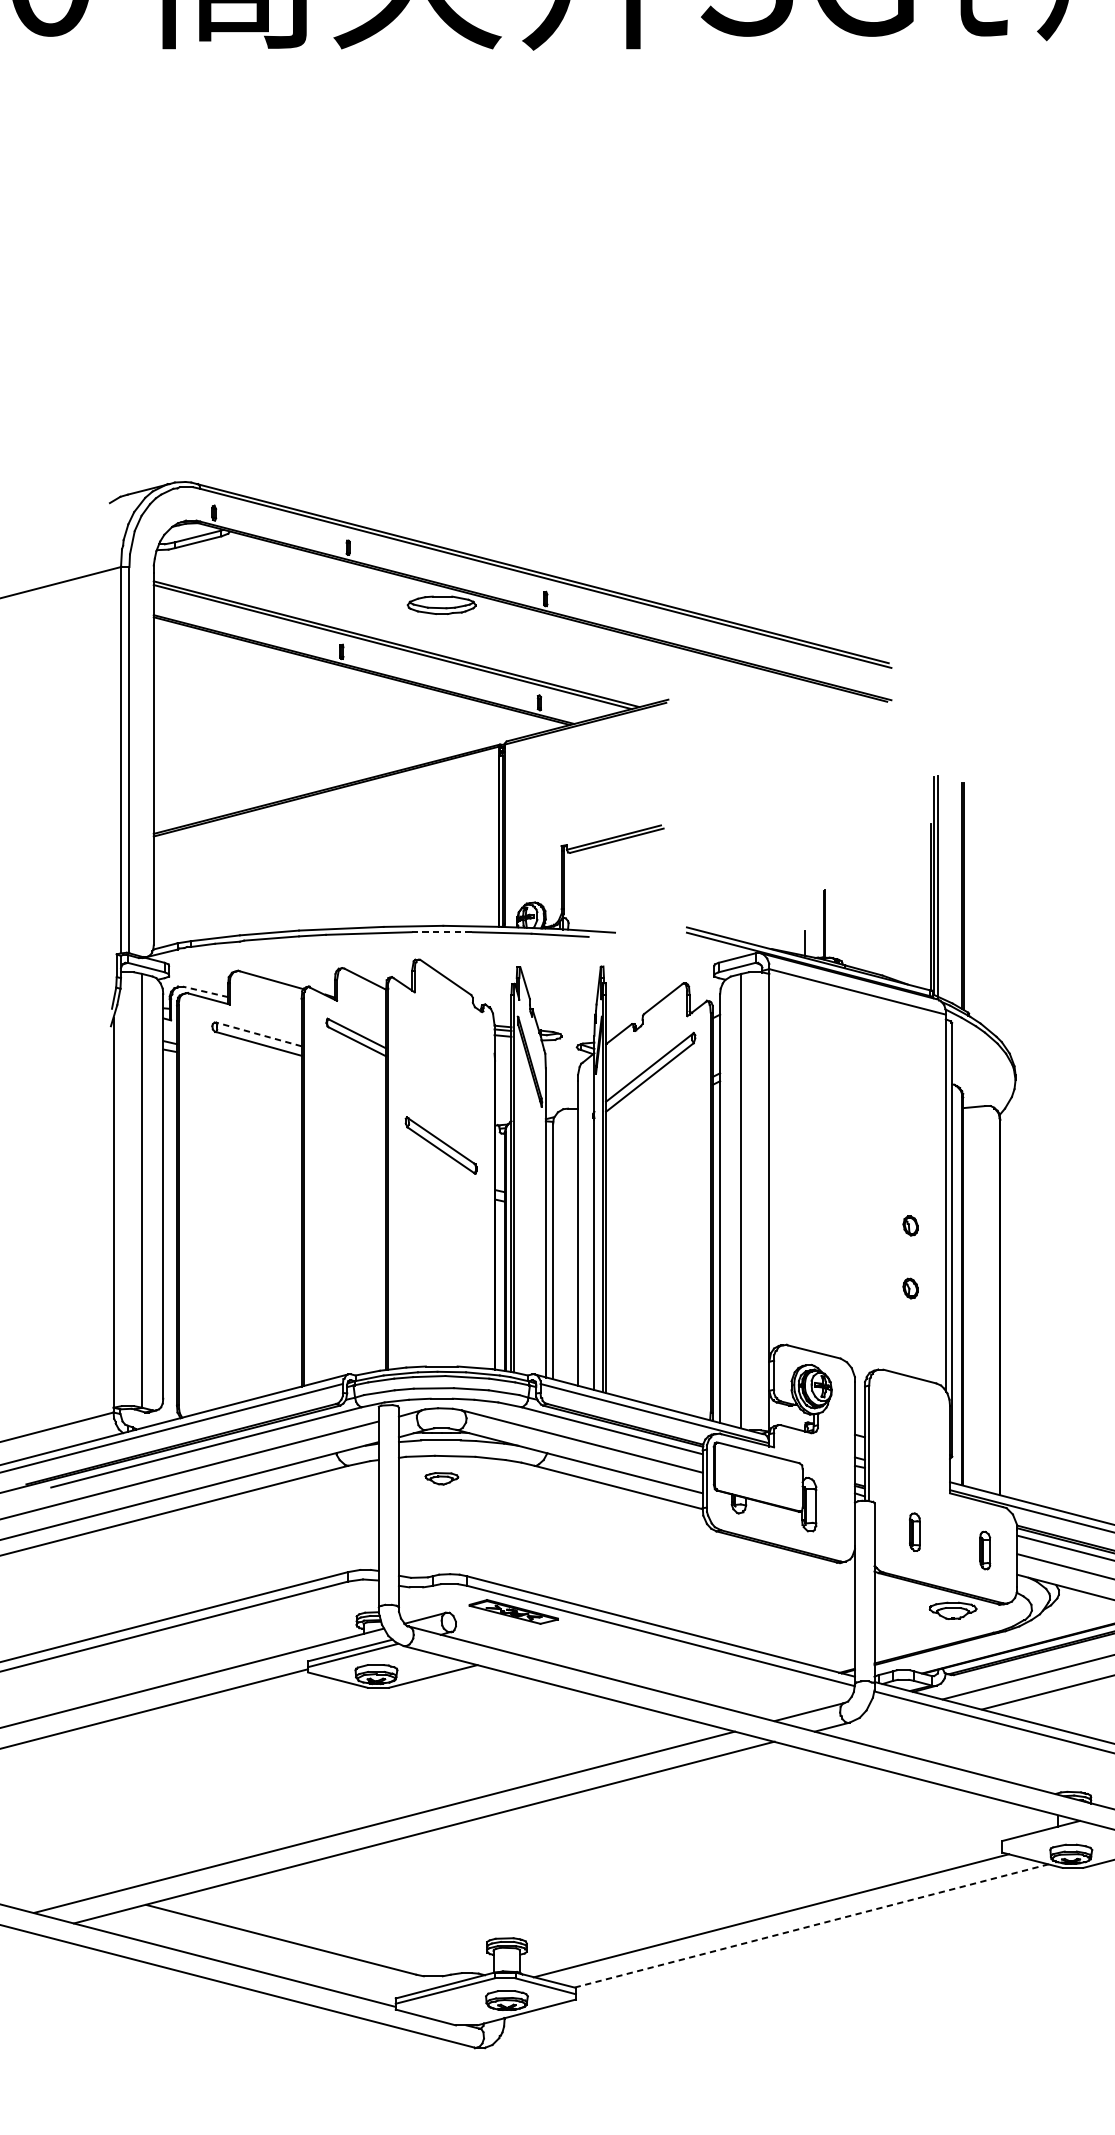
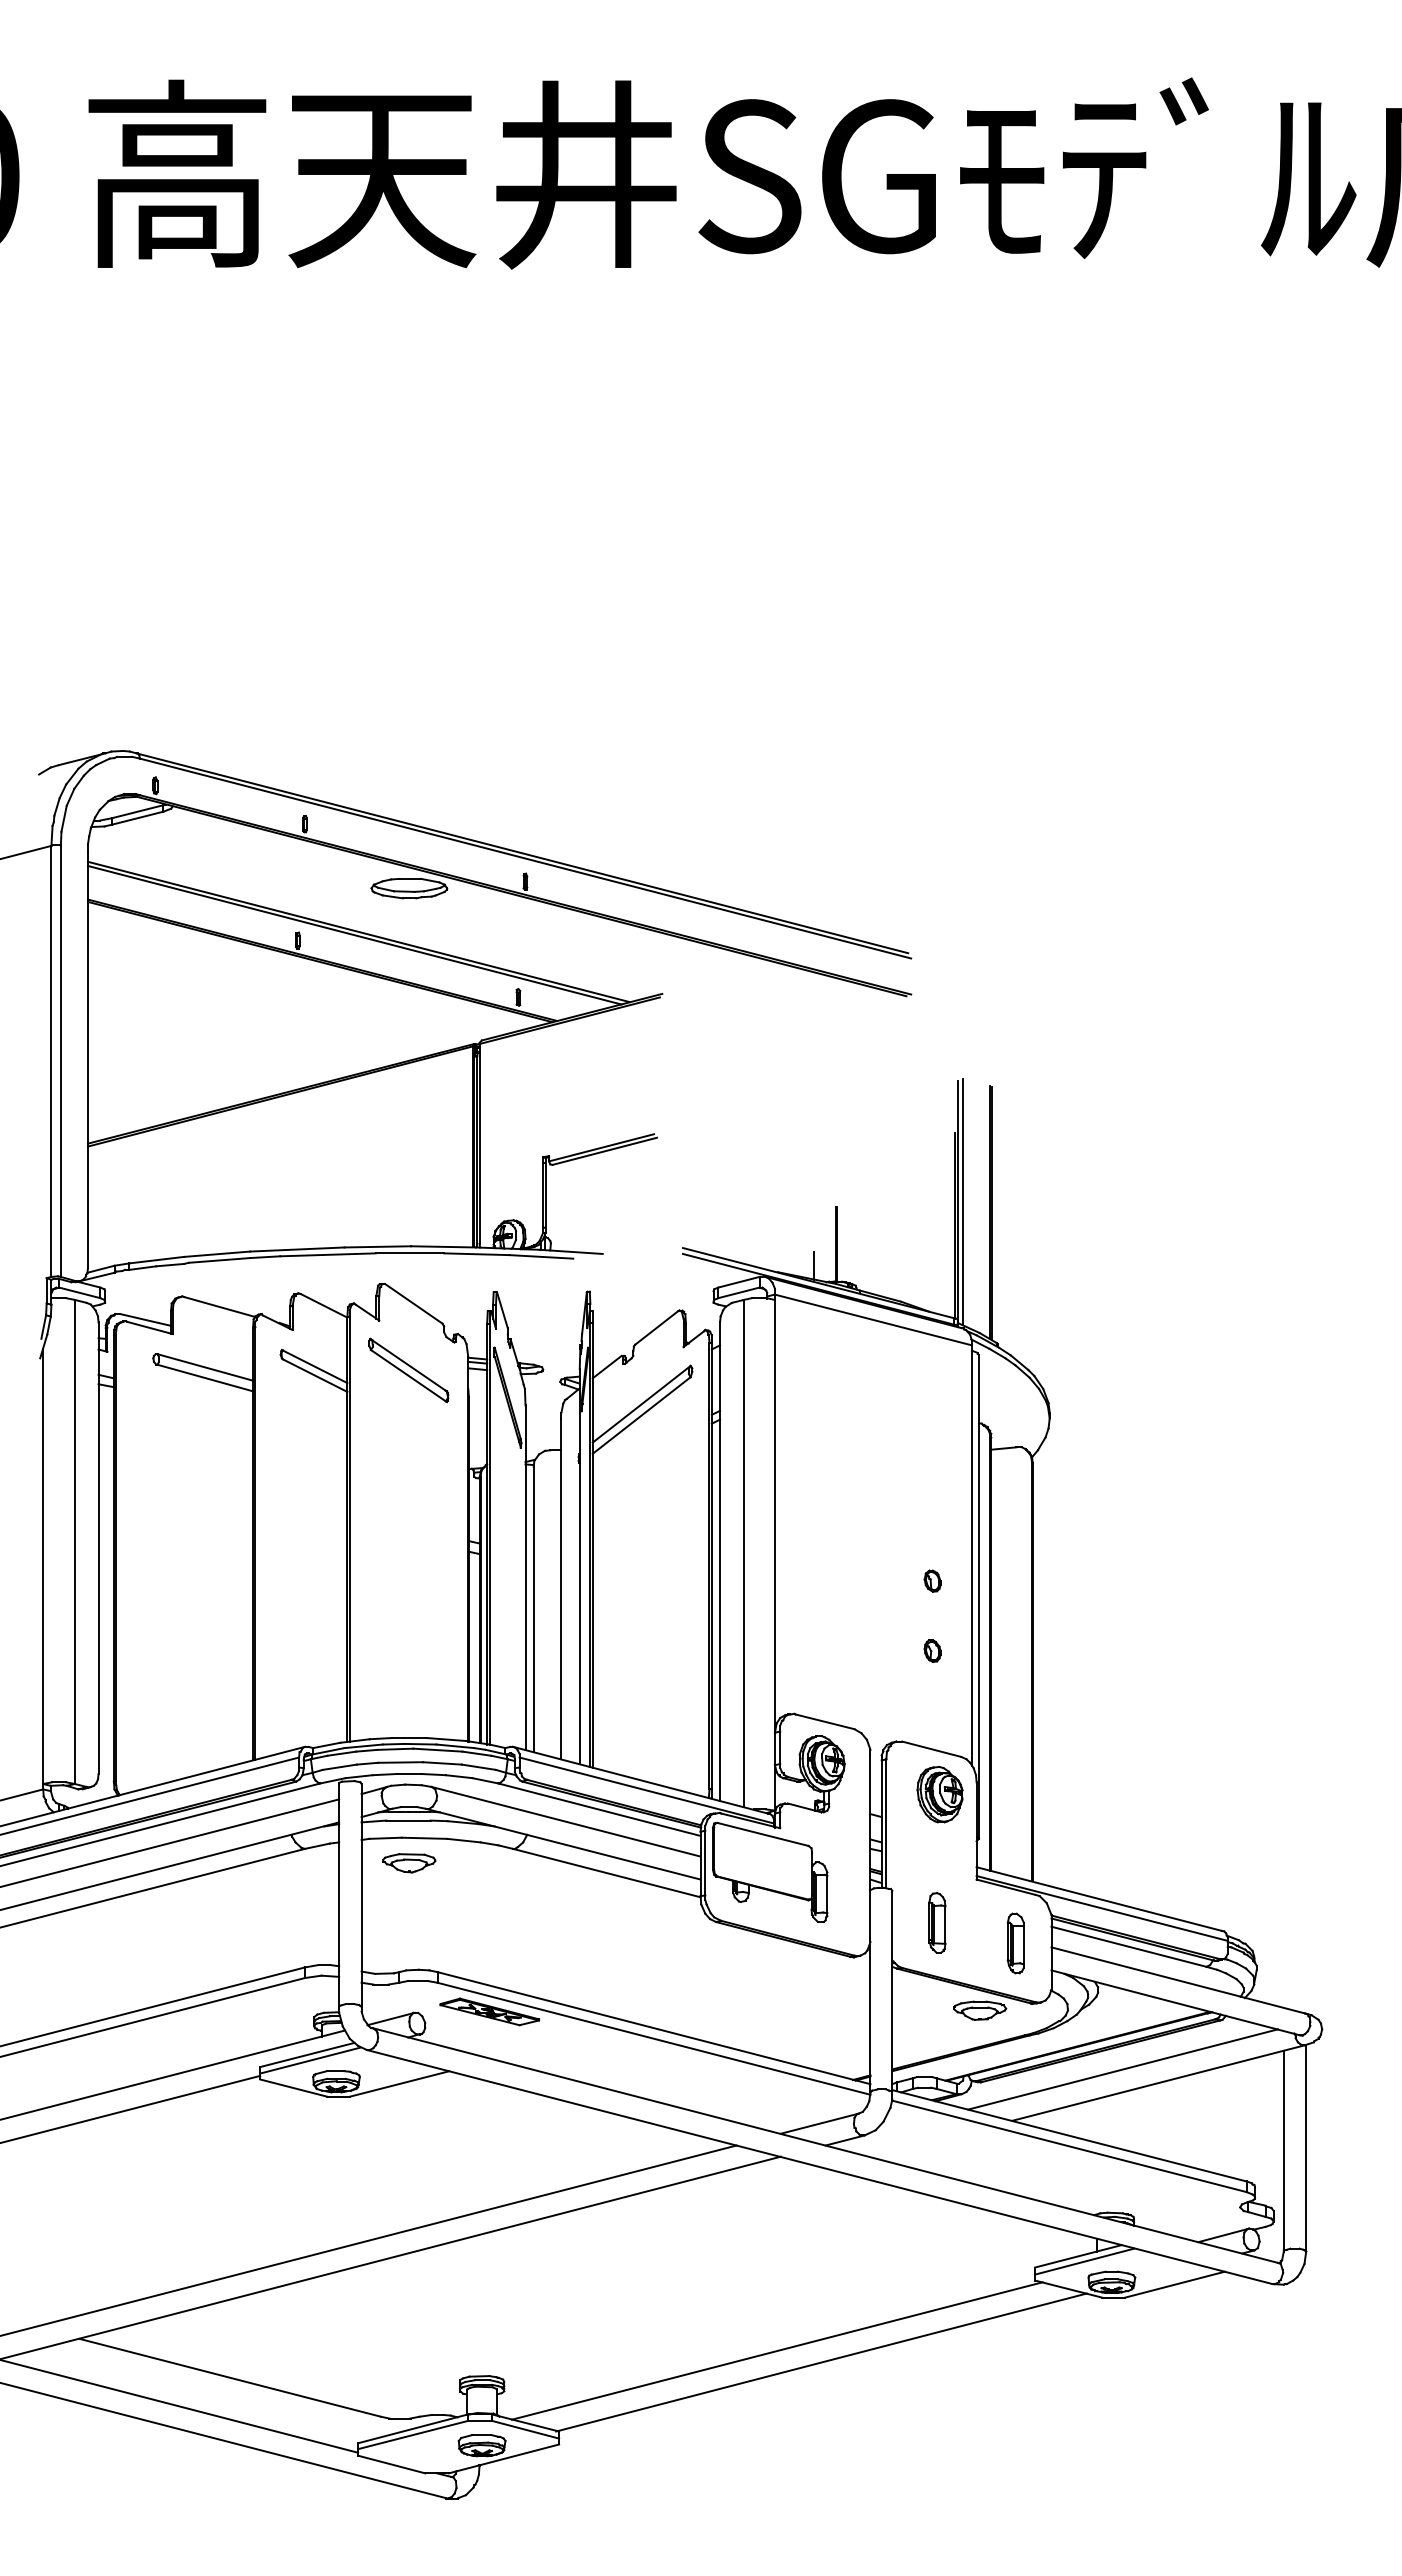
line: (442, 932) -> (410, 1253), dashed -> solid
line: (205, 991) -> (145, 1319), dashed -> solid
line: (259, 1034) -> (205, 1367), dashed -> solid
part: (440, 1145) -> (408, 1370), moved
part: (916, 1417) -> (939, 1794), added
part: (441, 1478) -> (409, 1863), size x1.43
part: (915, 1531) -> (937, 1922), size x1.43
part: (984, 1550) -> (1015, 1943), size x1.43
line: (1046, 1835) -> (1084, 2261), added
line: (811, 1926) -> (821, 2362), dashed -> solid

